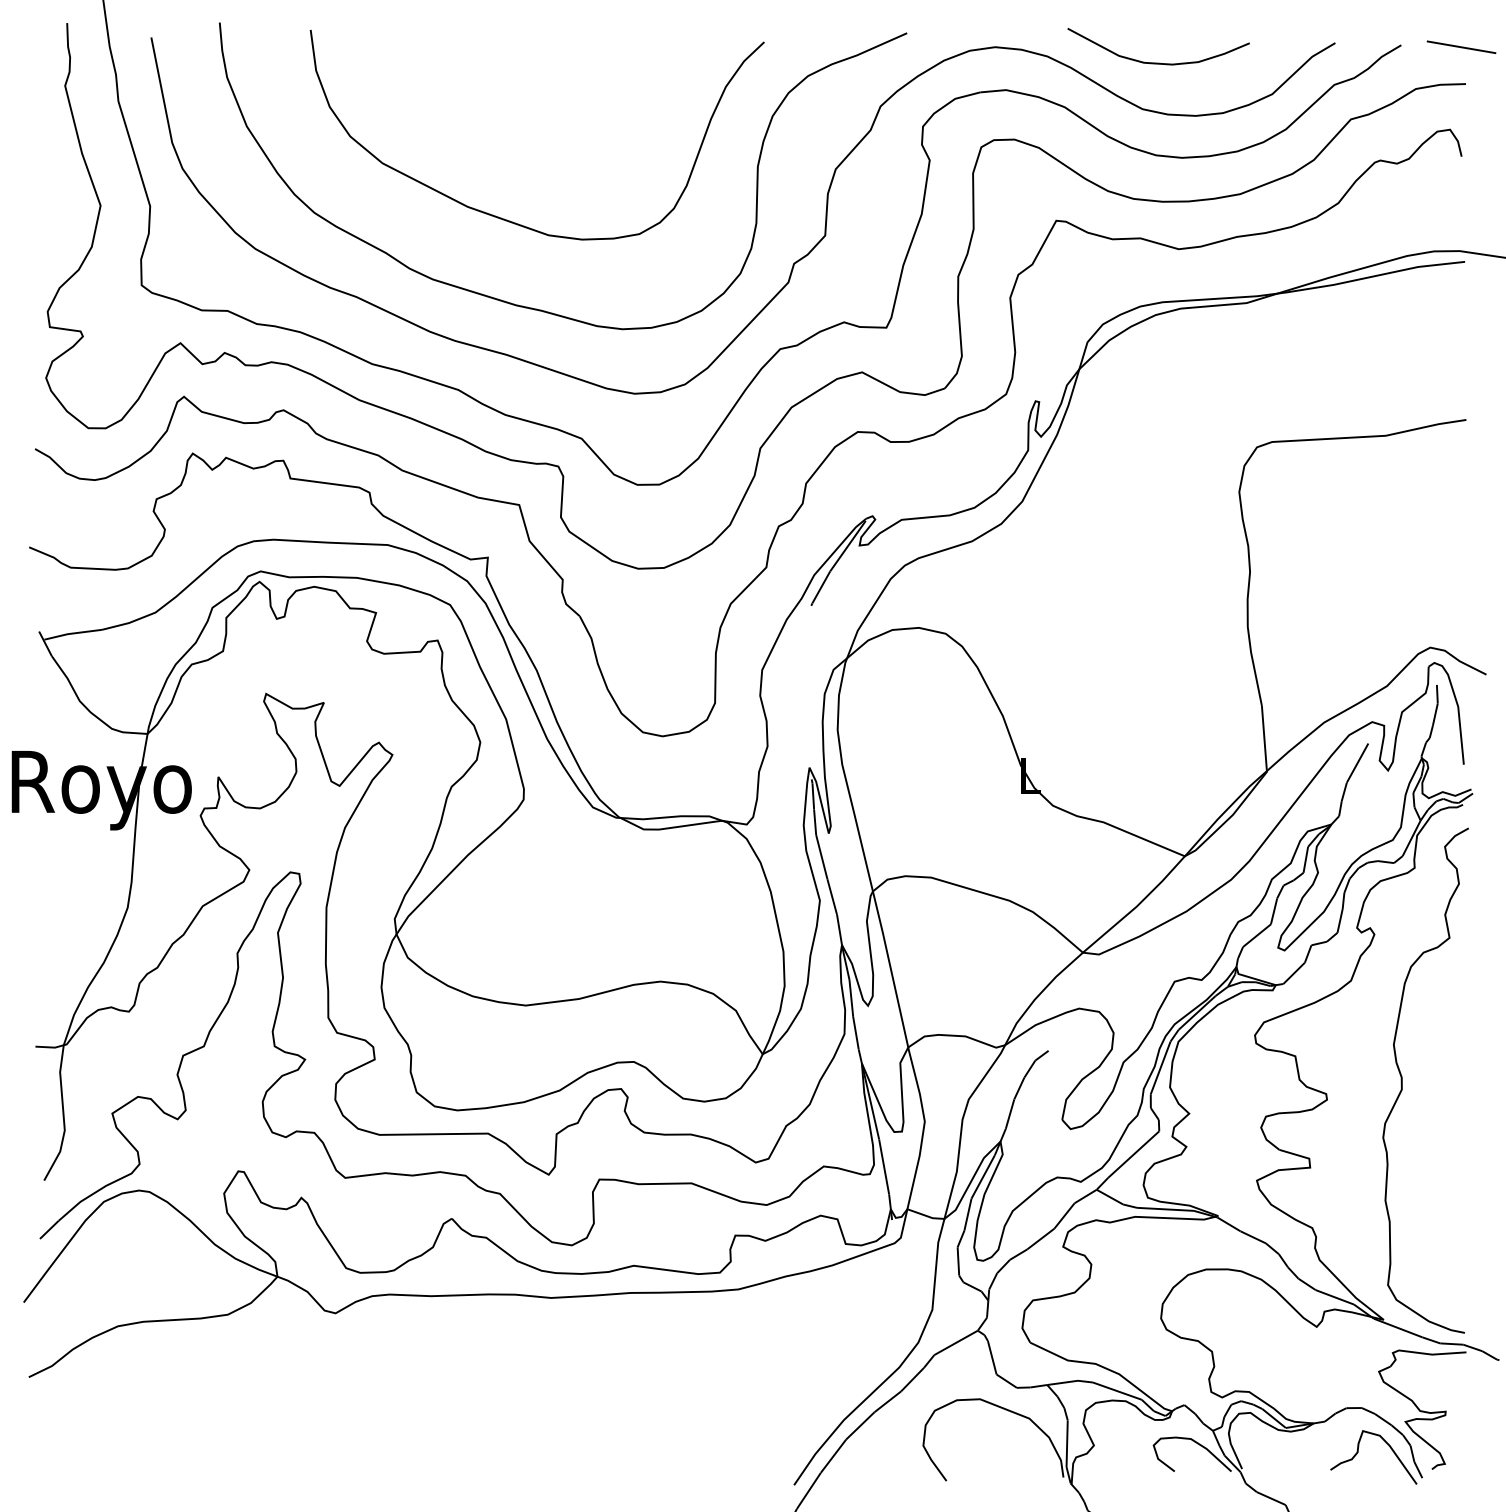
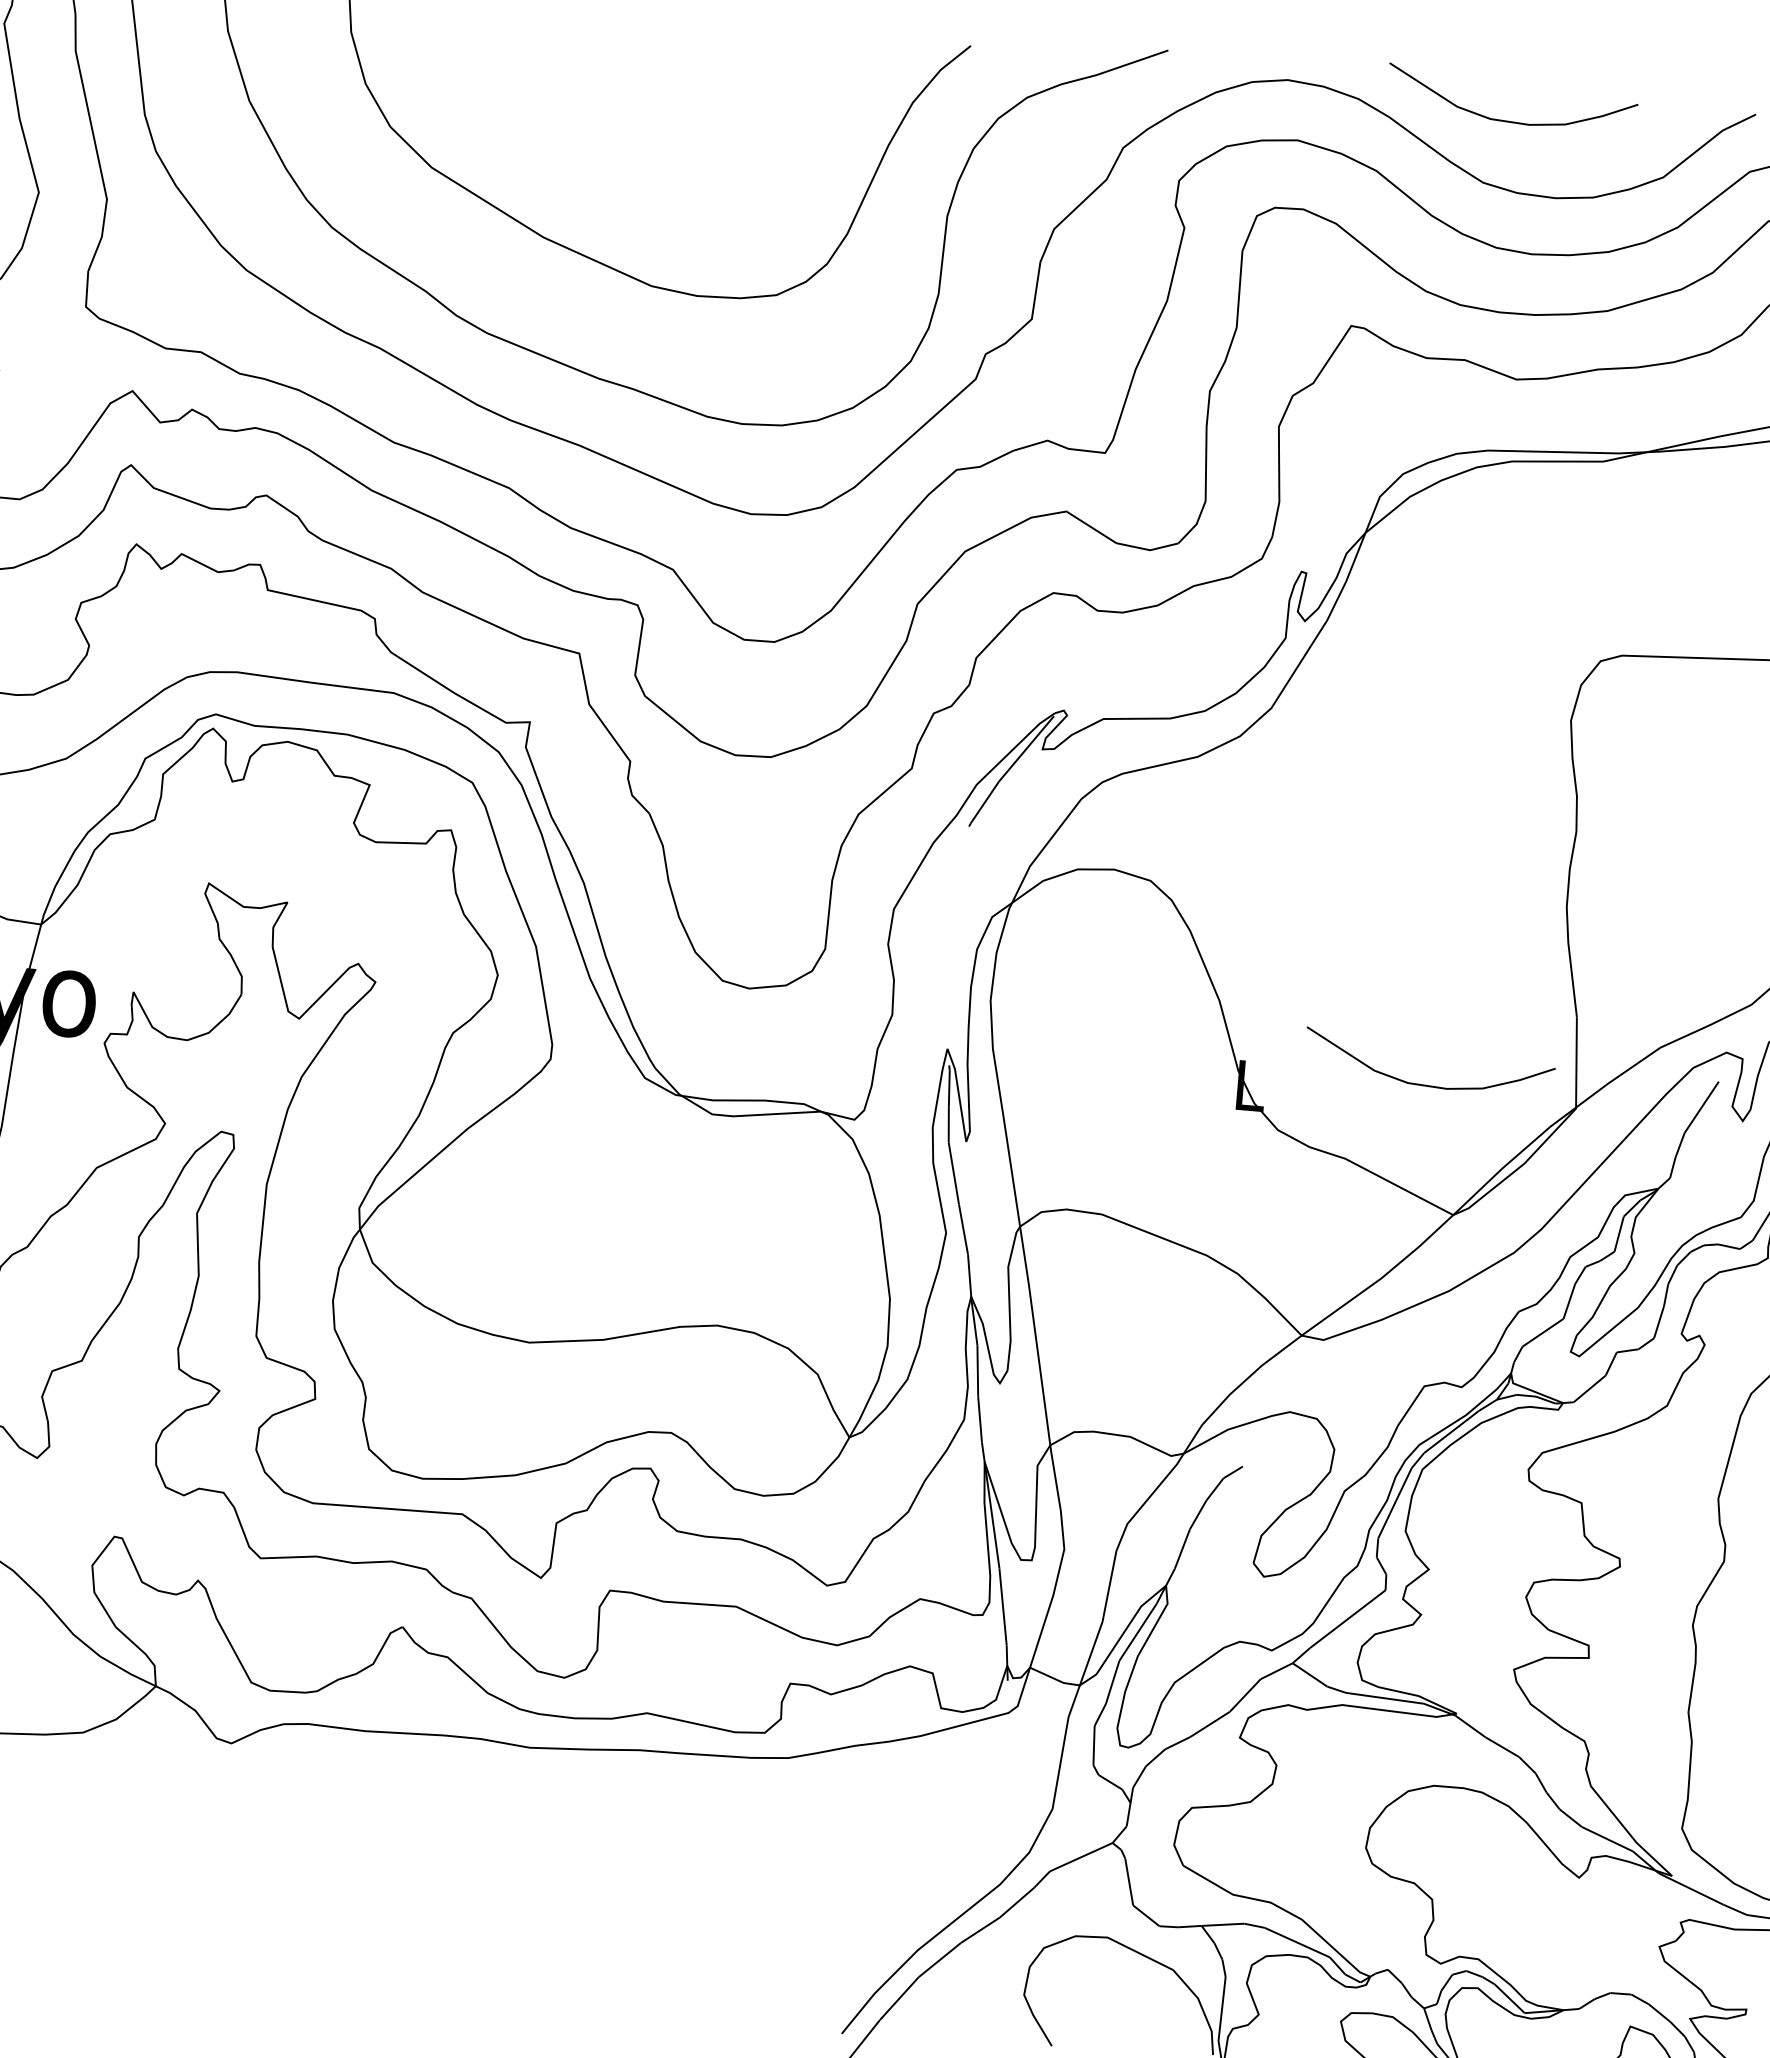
curve: (1158, 763) -> (1427, 1084), added

